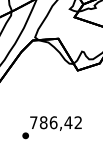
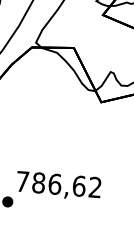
text: (68, 122) -> (79, 185), 786,42 -> 786,62

